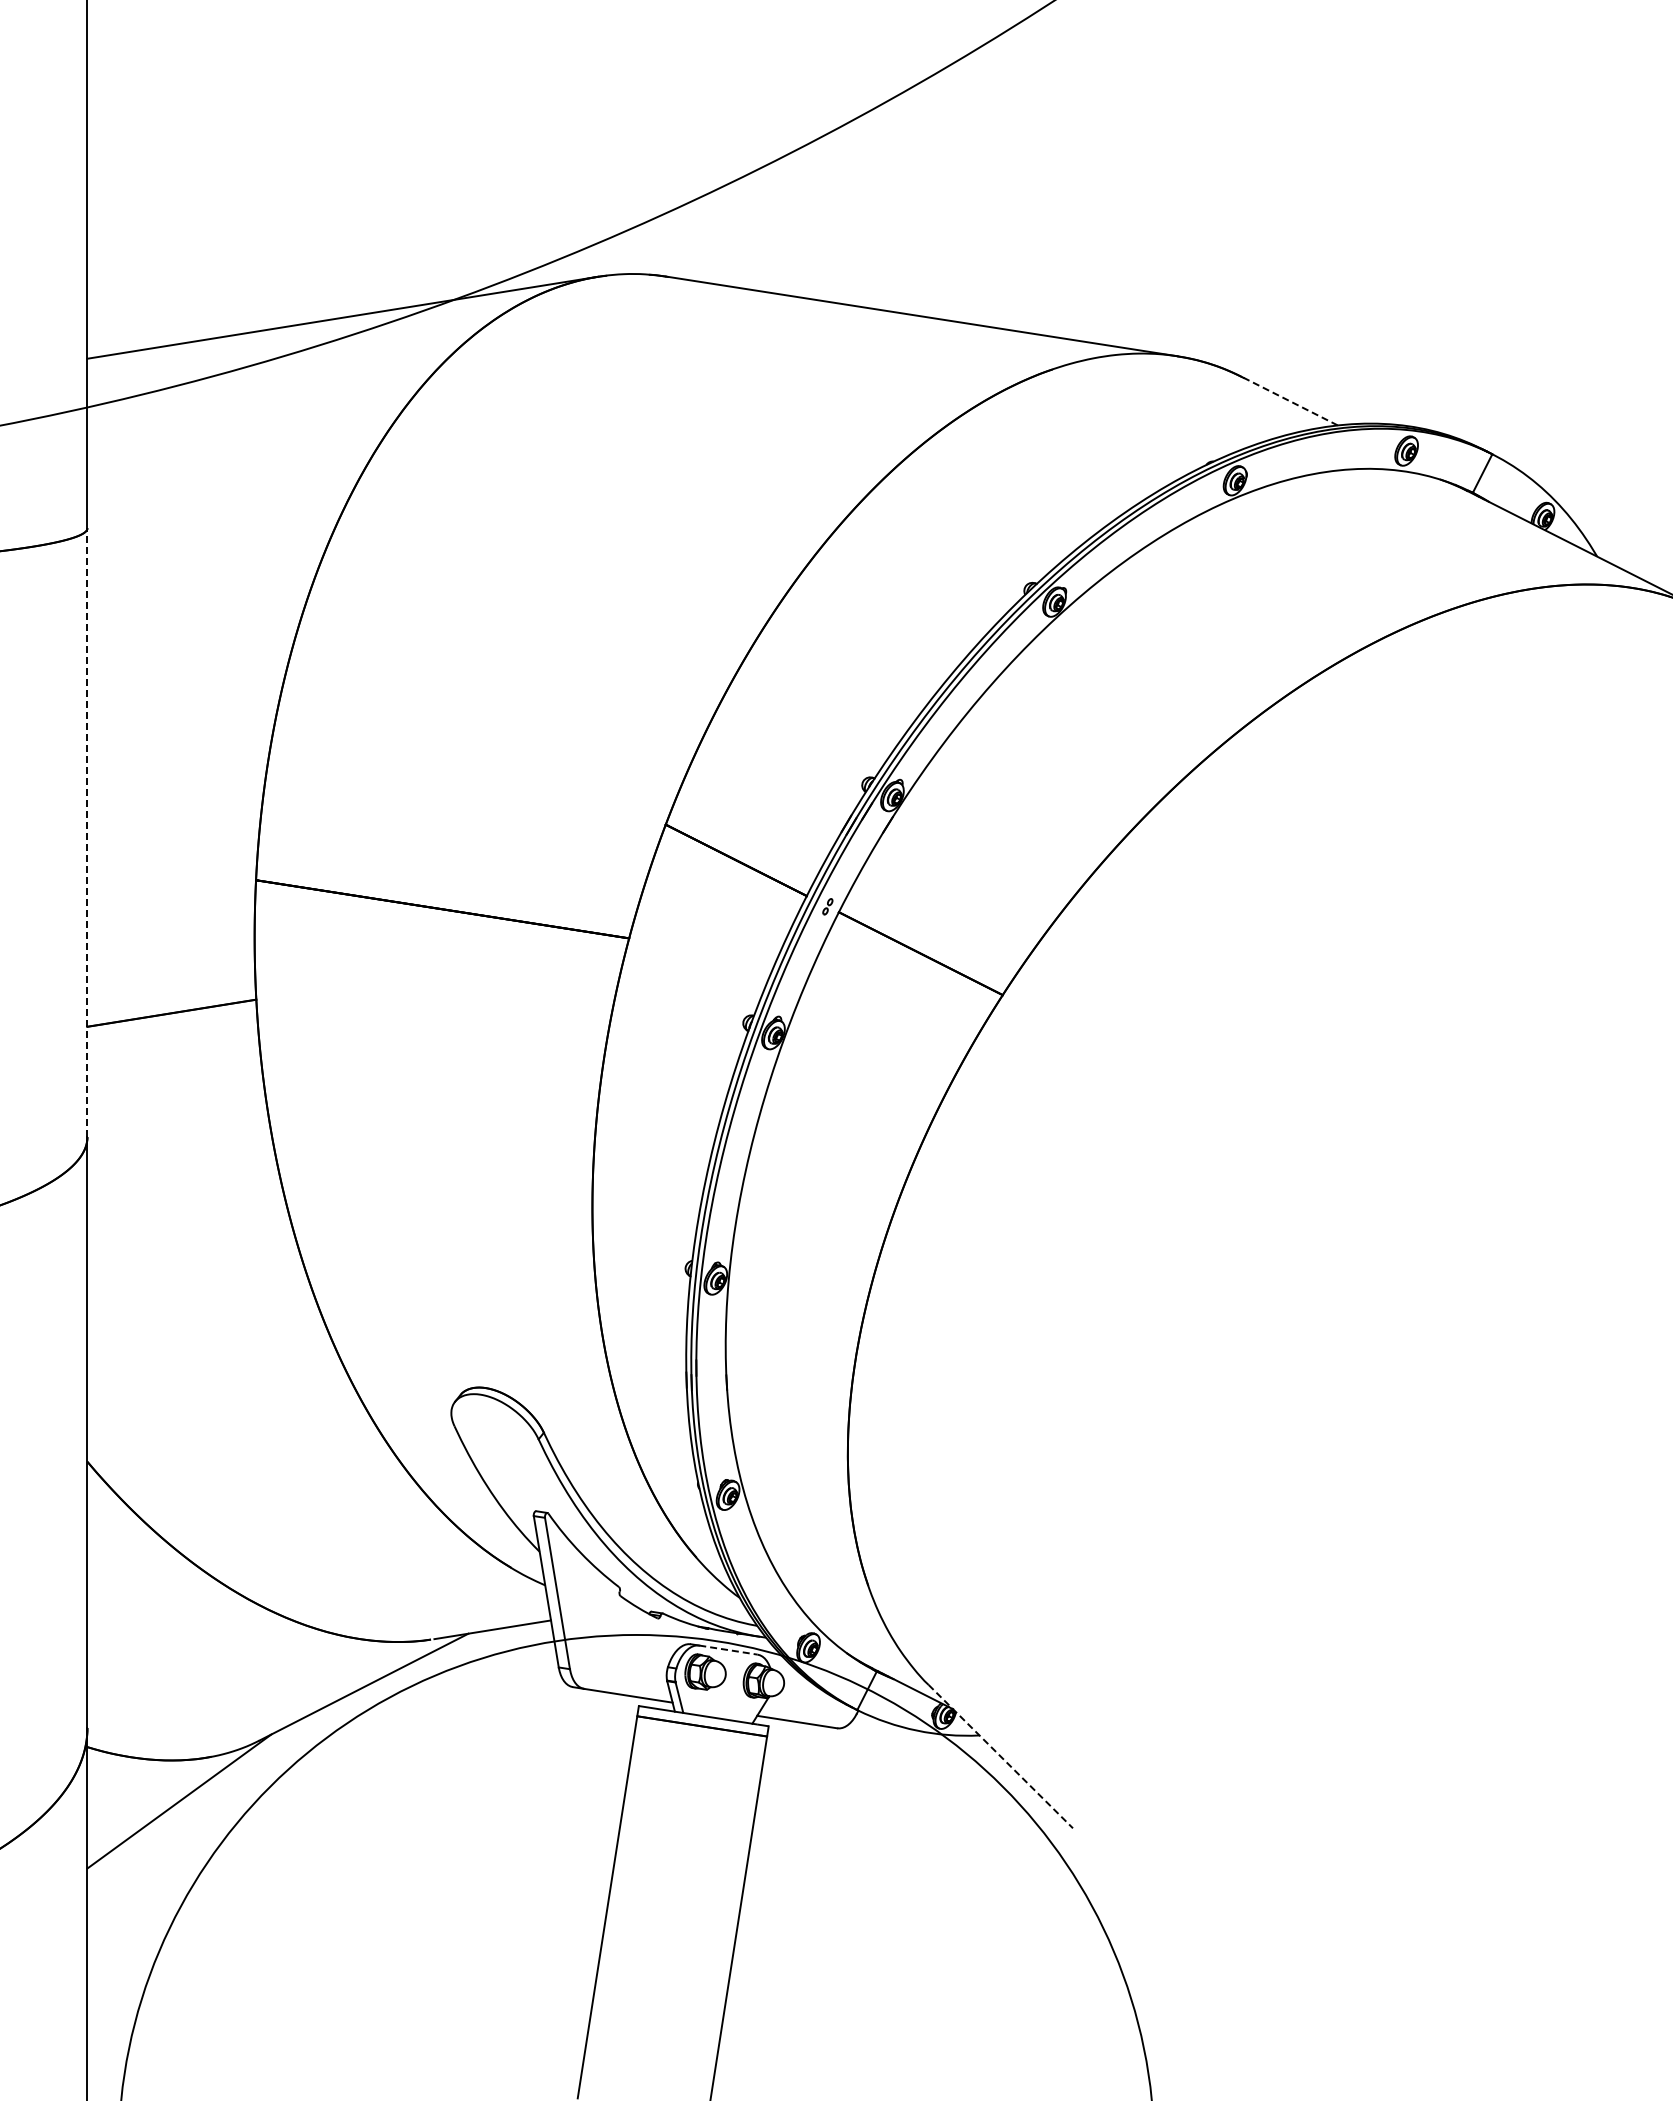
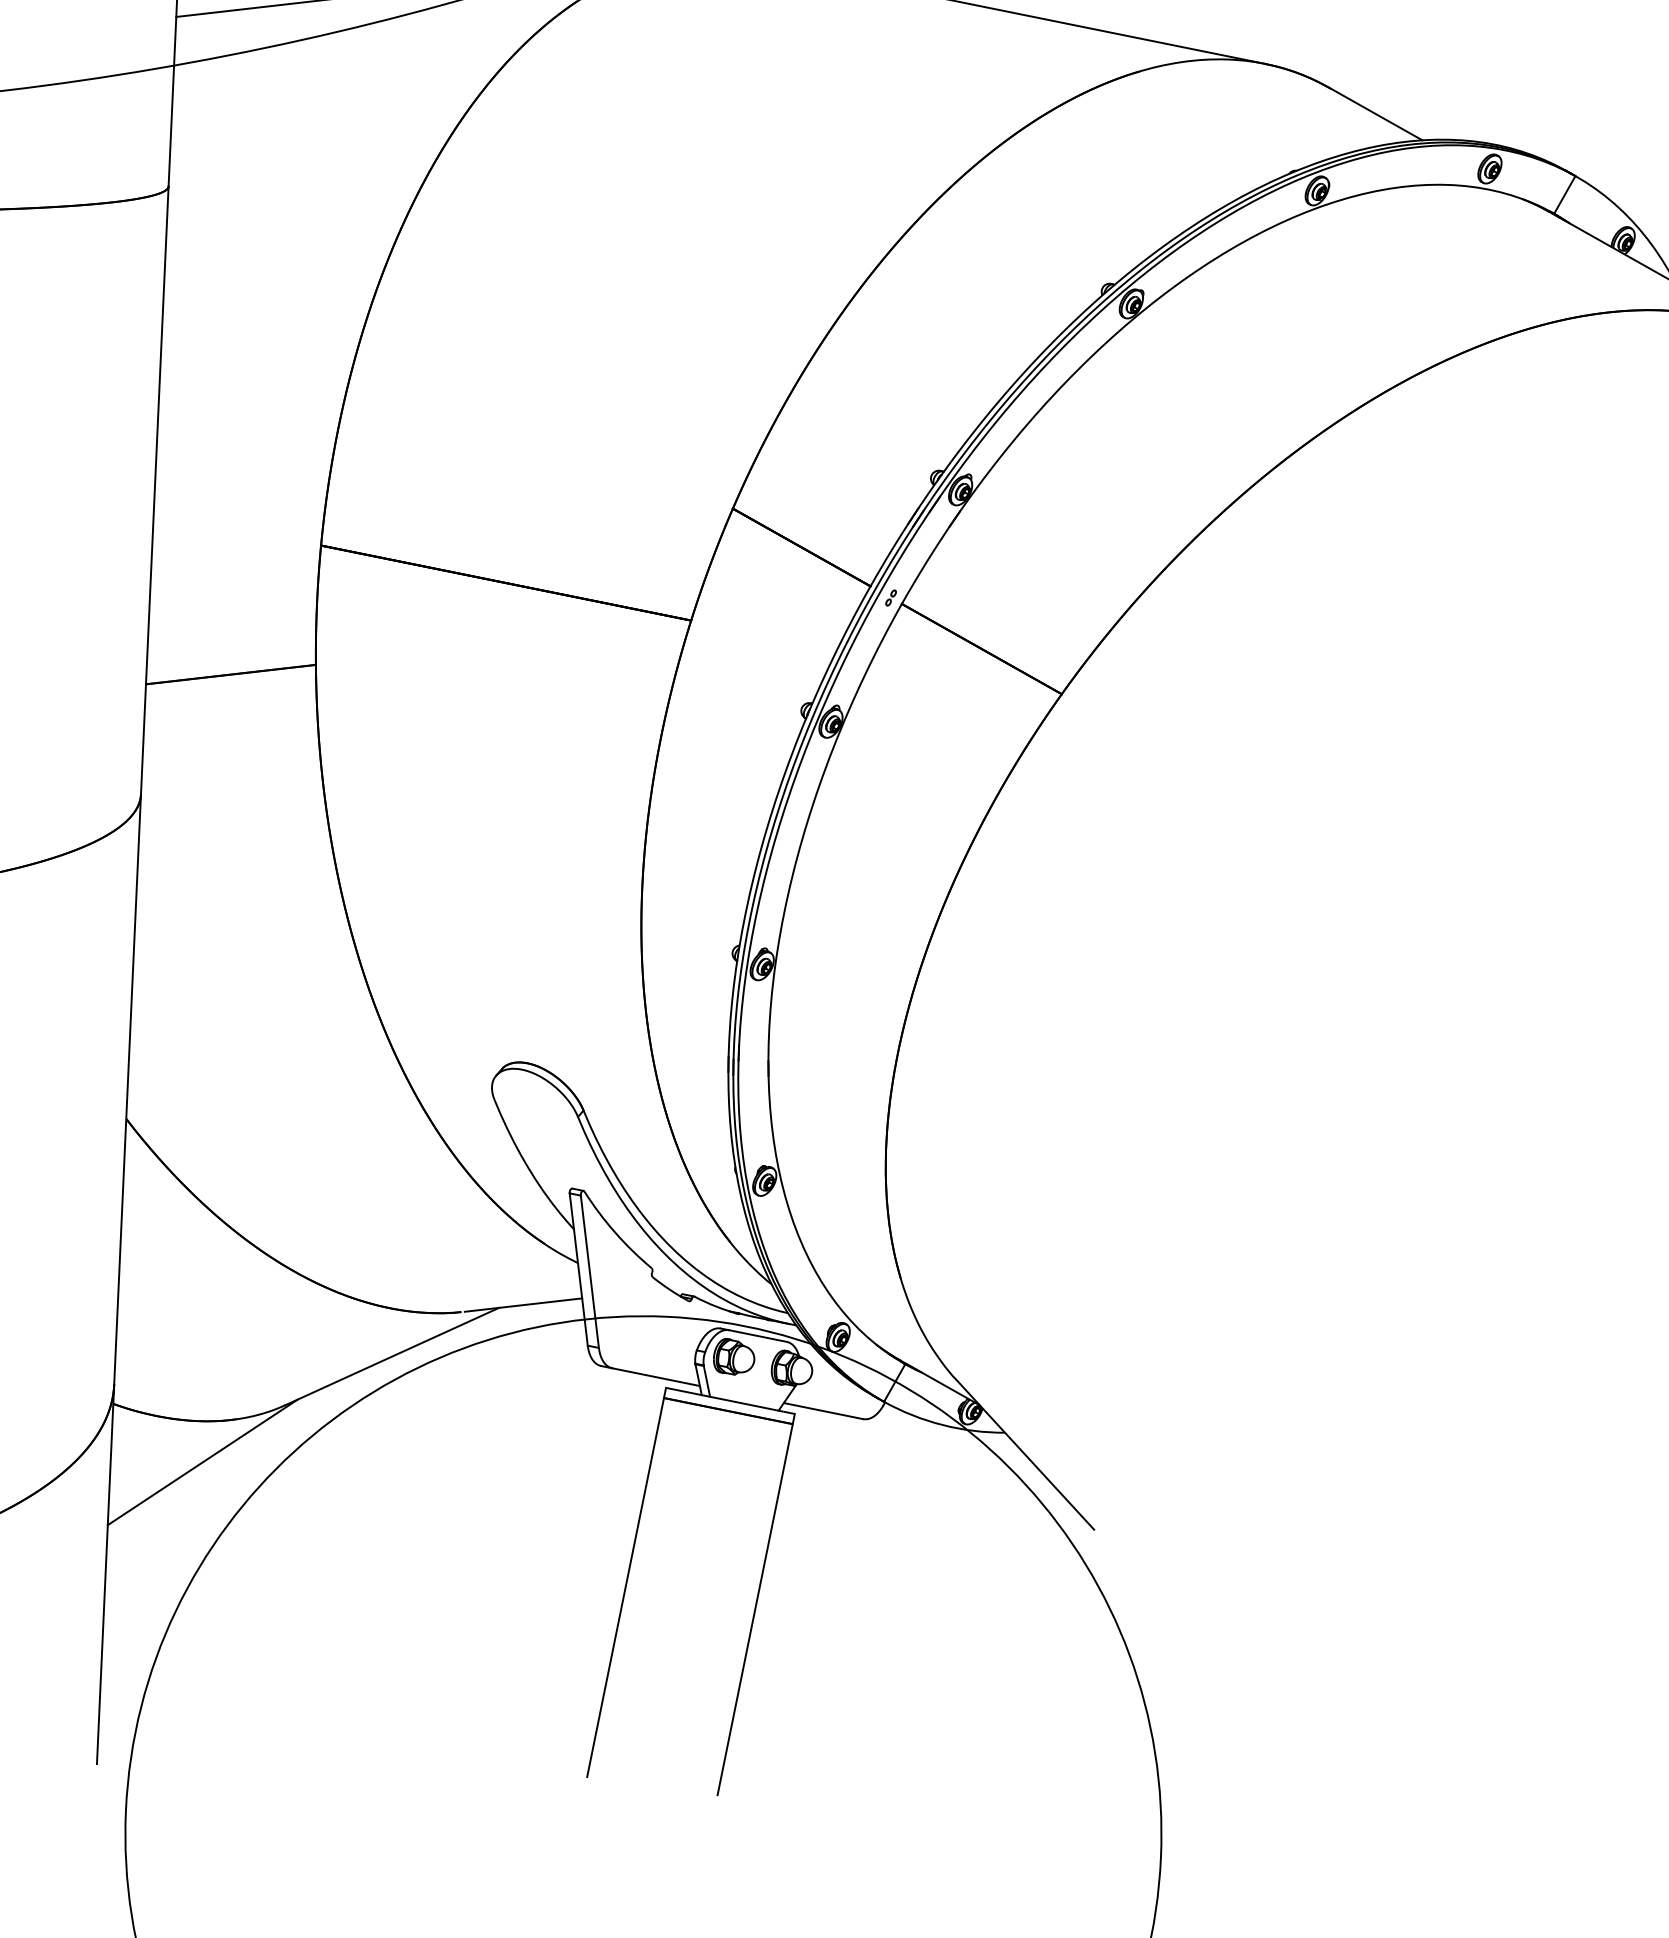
line: (1290, 401) -> (1376, 114), dashed -> solid
line: (87, 832) -> (154, 490), dashed -> solid
line: (728, 1650) -> (758, 1336), dashed -> solid
line: (1000, 1756) -> (1025, 1454), dashed -> solid

